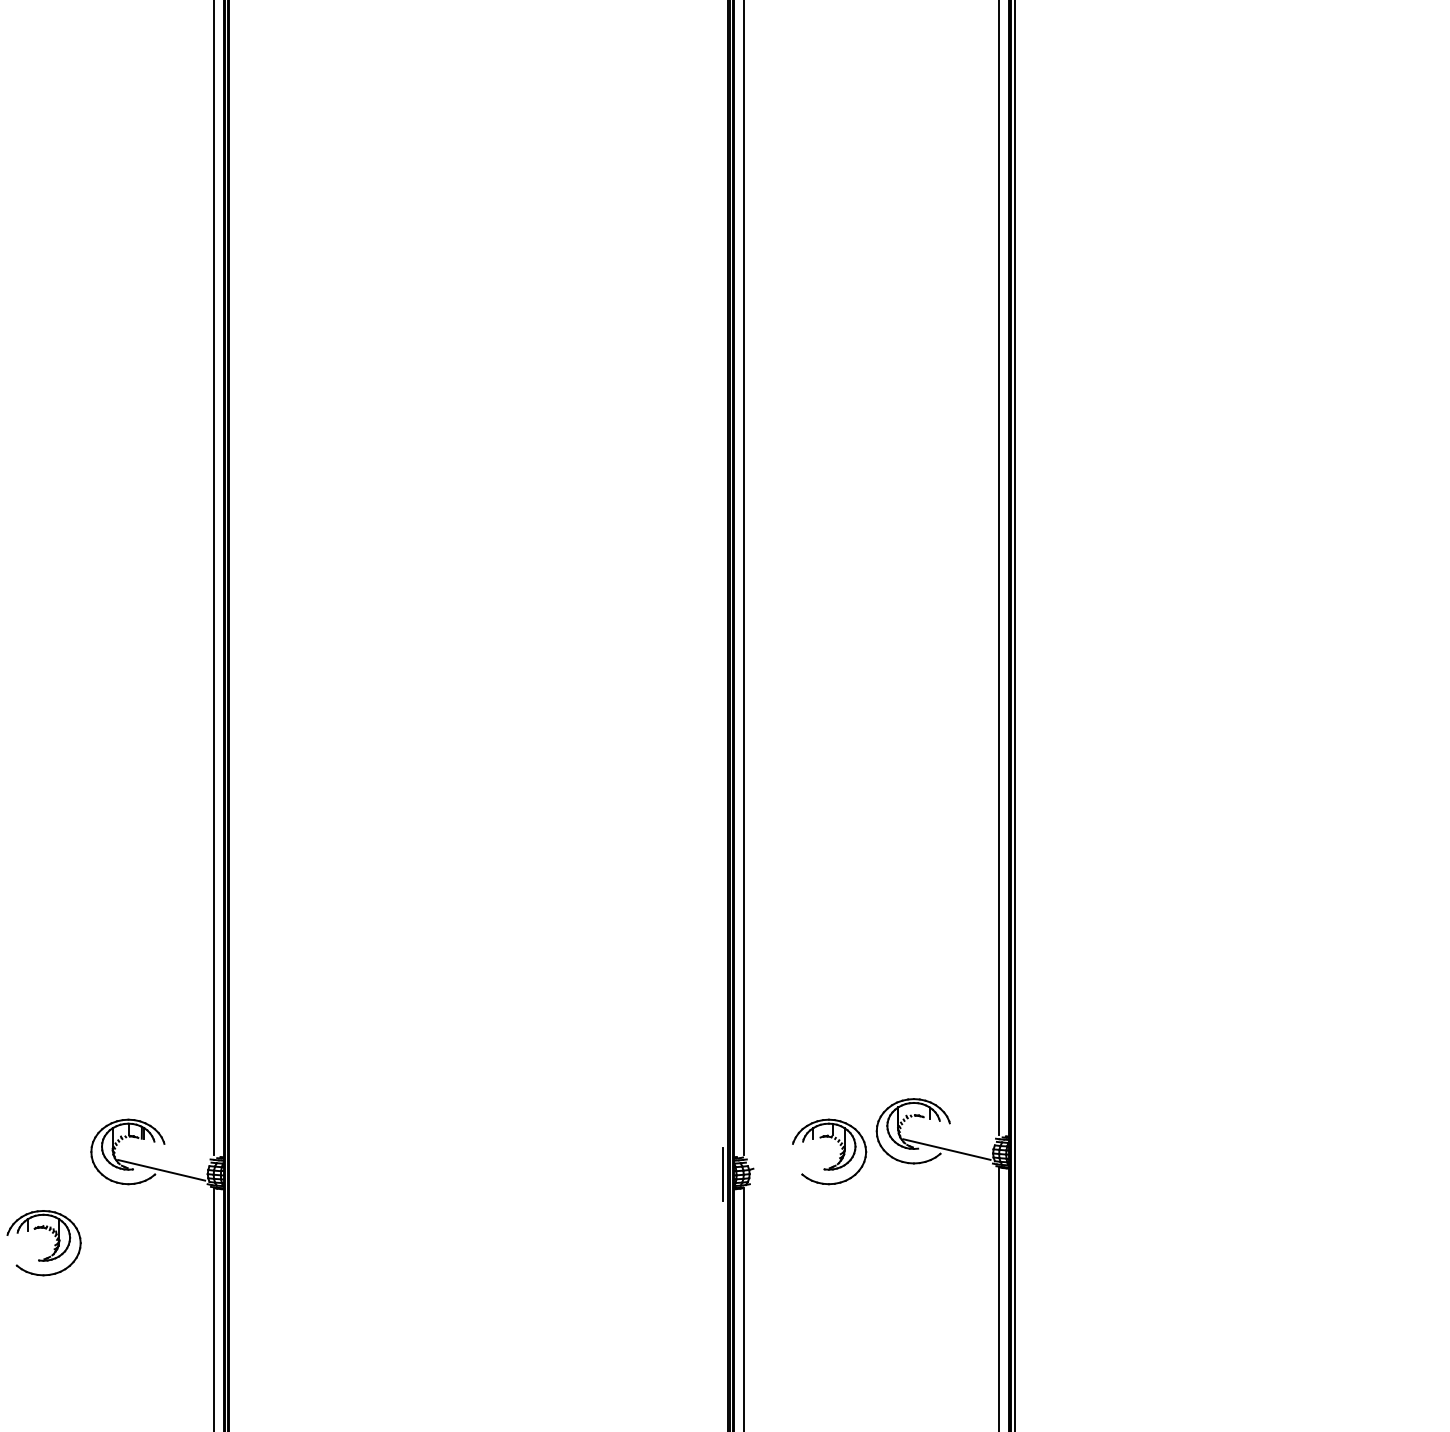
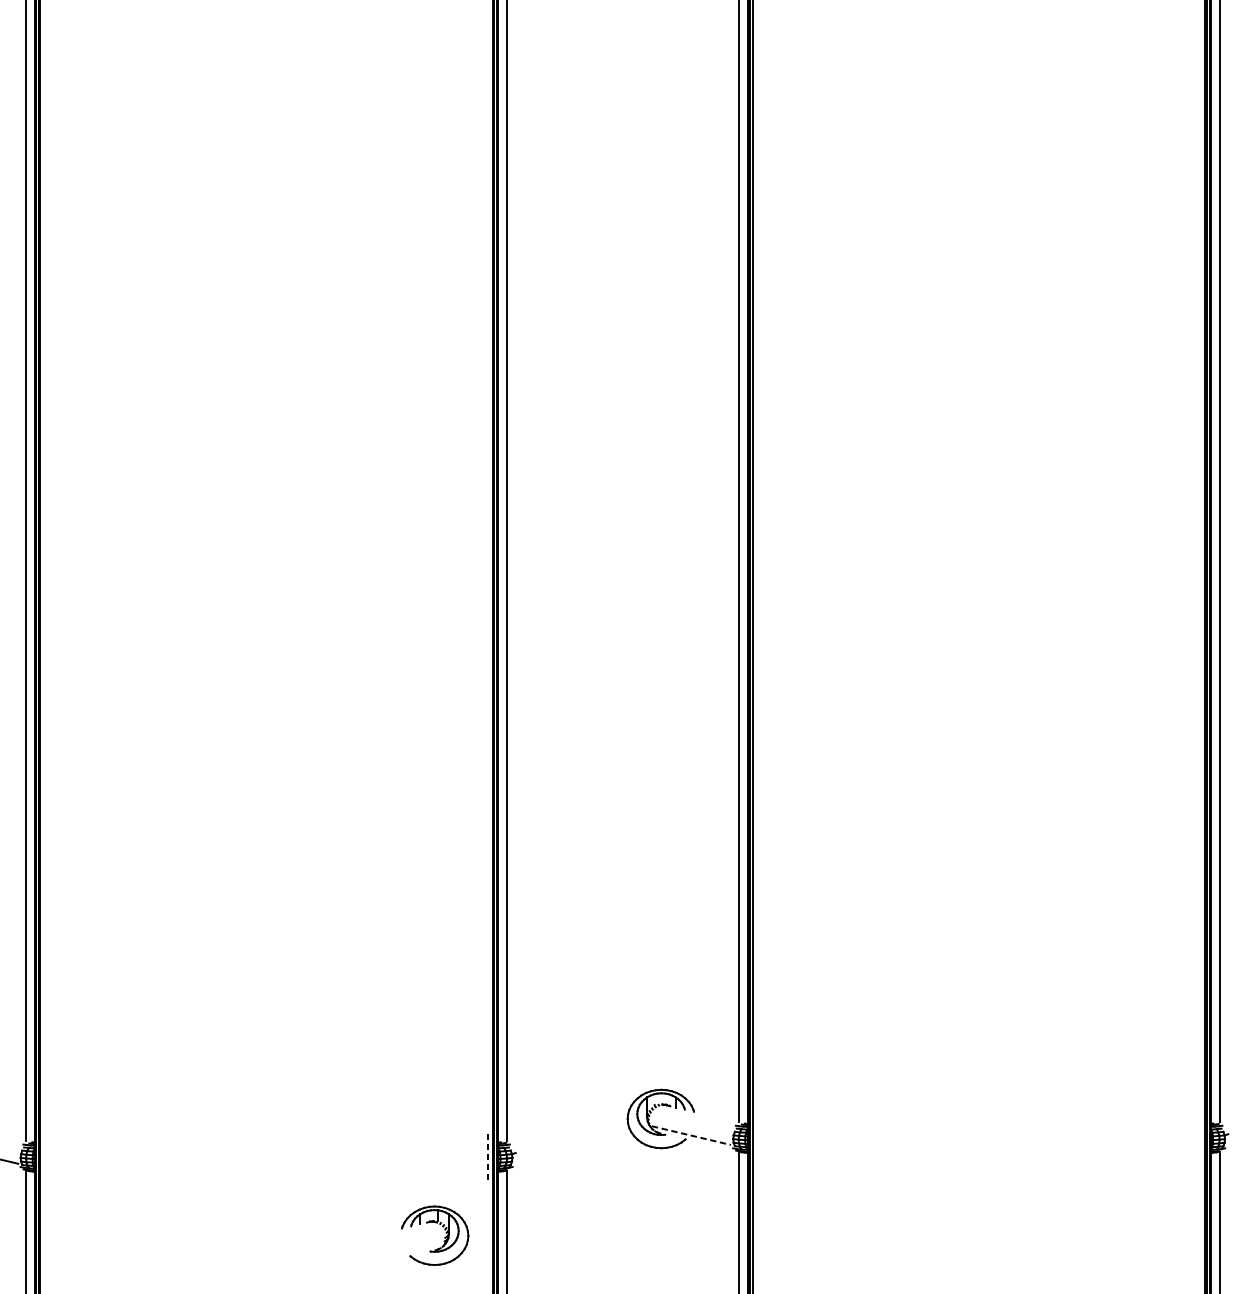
line: (946, 1149) -> (690, 1135), solid -> dashed
part: (839, 1153) -> (444, 1237), moved
line: (723, 1174) -> (488, 1158), solid -> dashed

